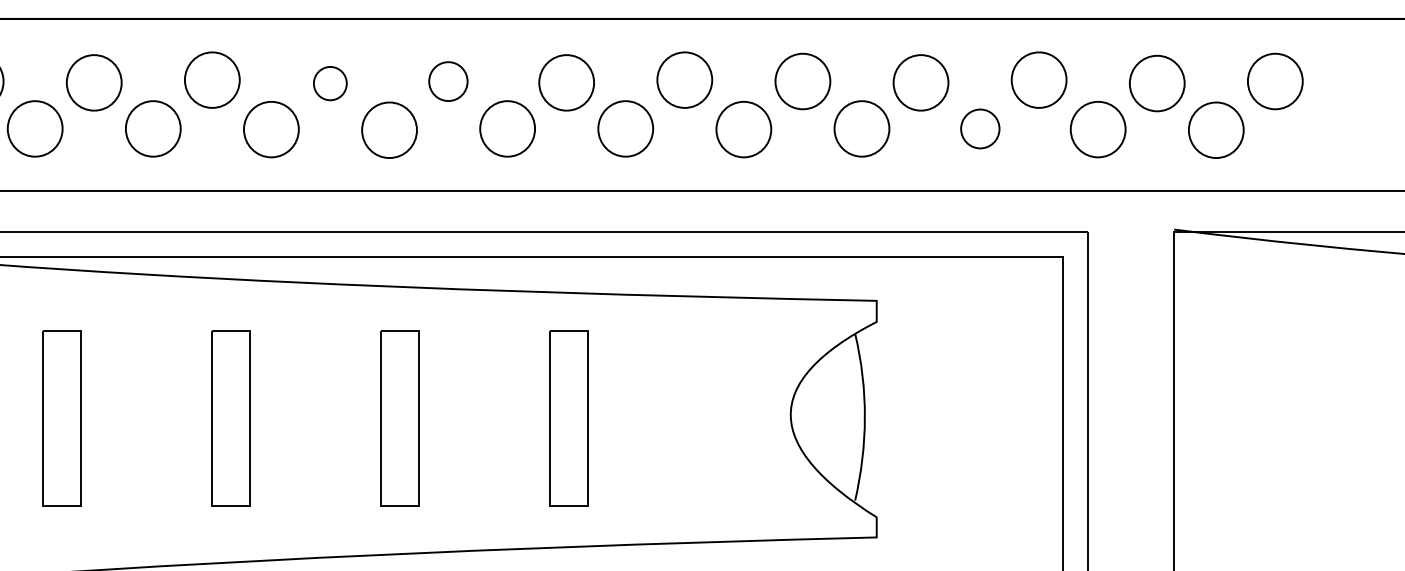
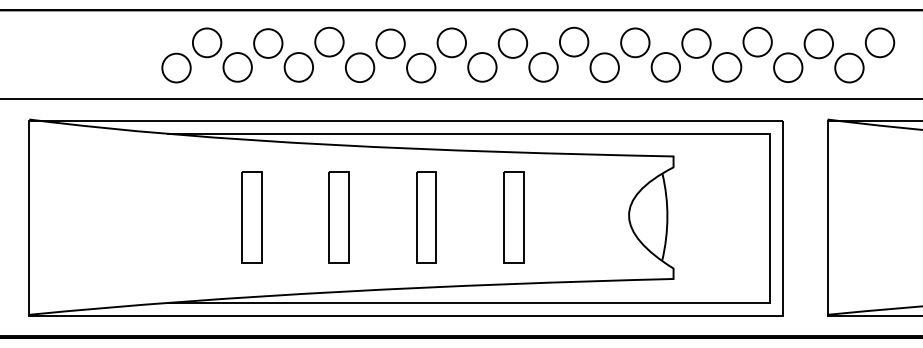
part: (447, 80) -> (451, 42), size x1.43
part: (330, 82) -> (390, 43), size x1.67
part: (980, 129) -> (727, 67), size x1.43

